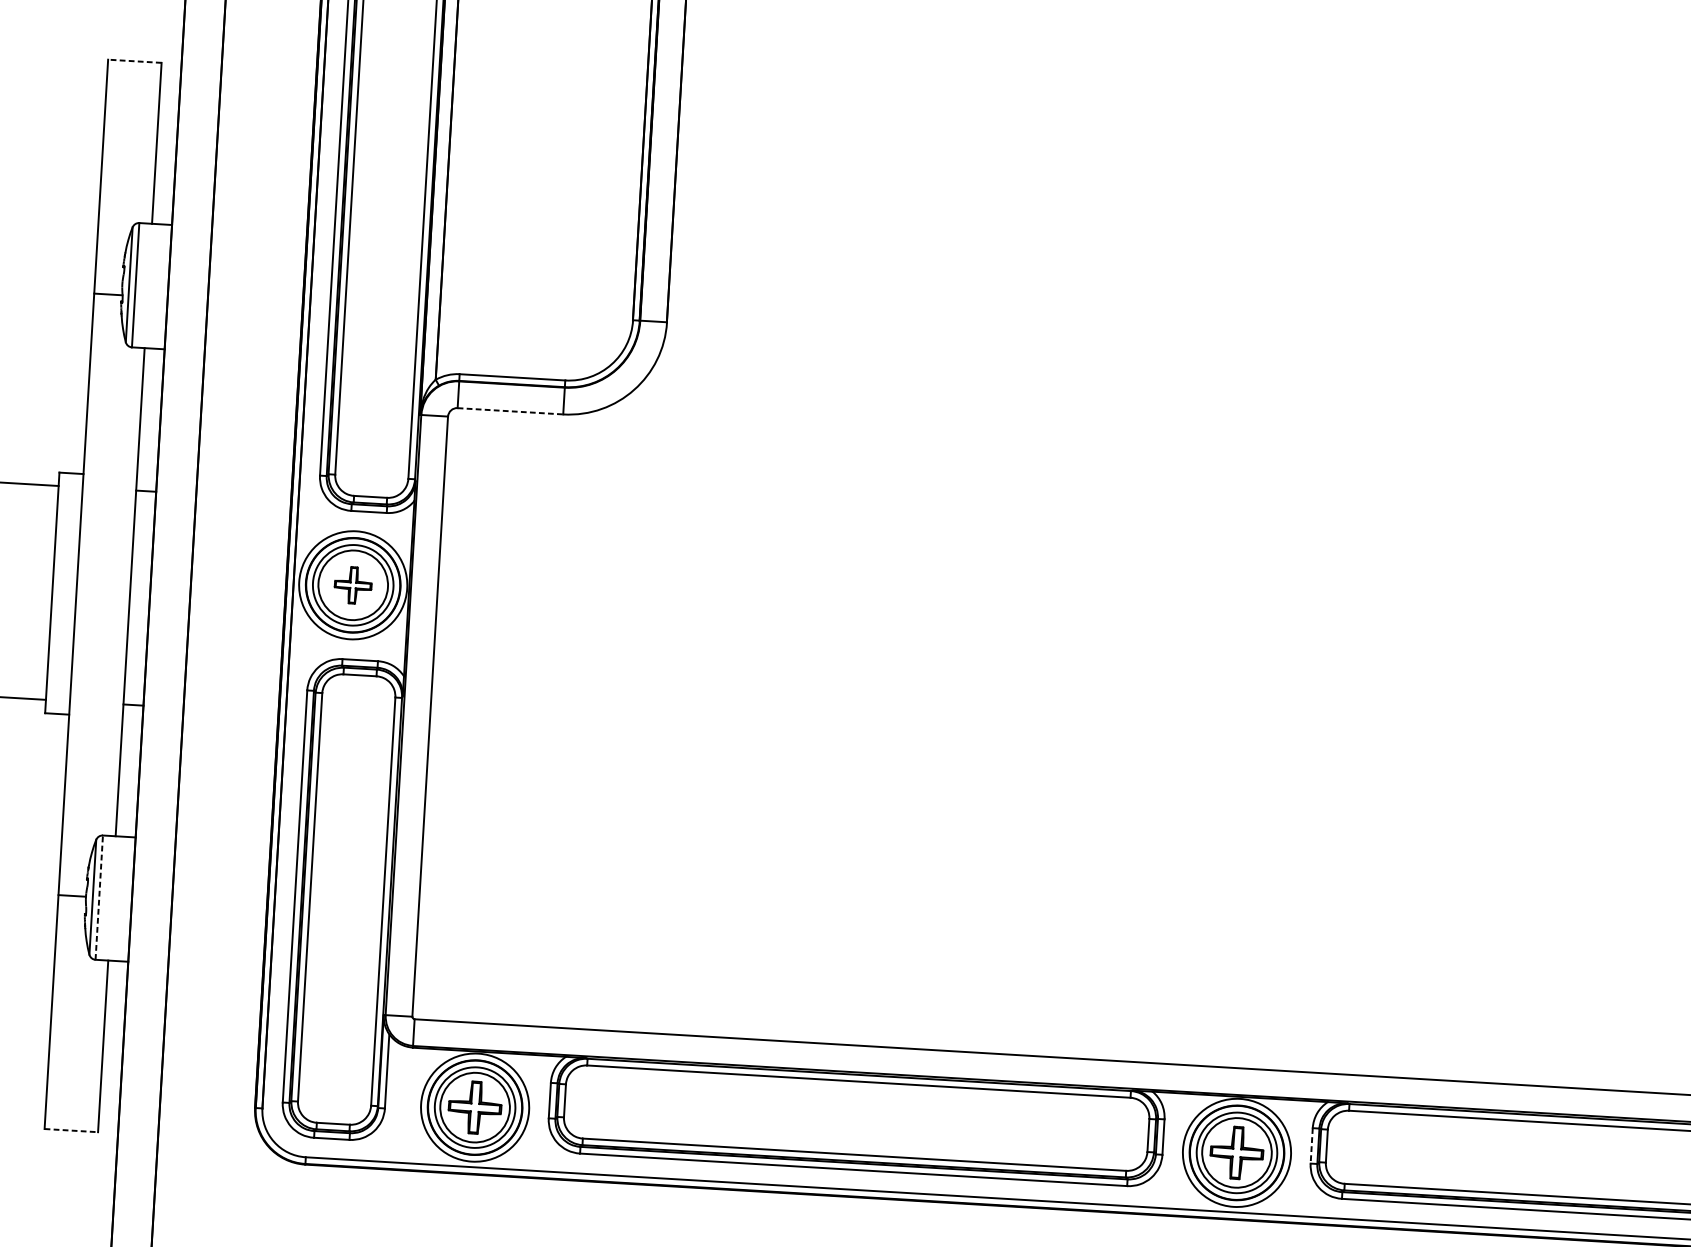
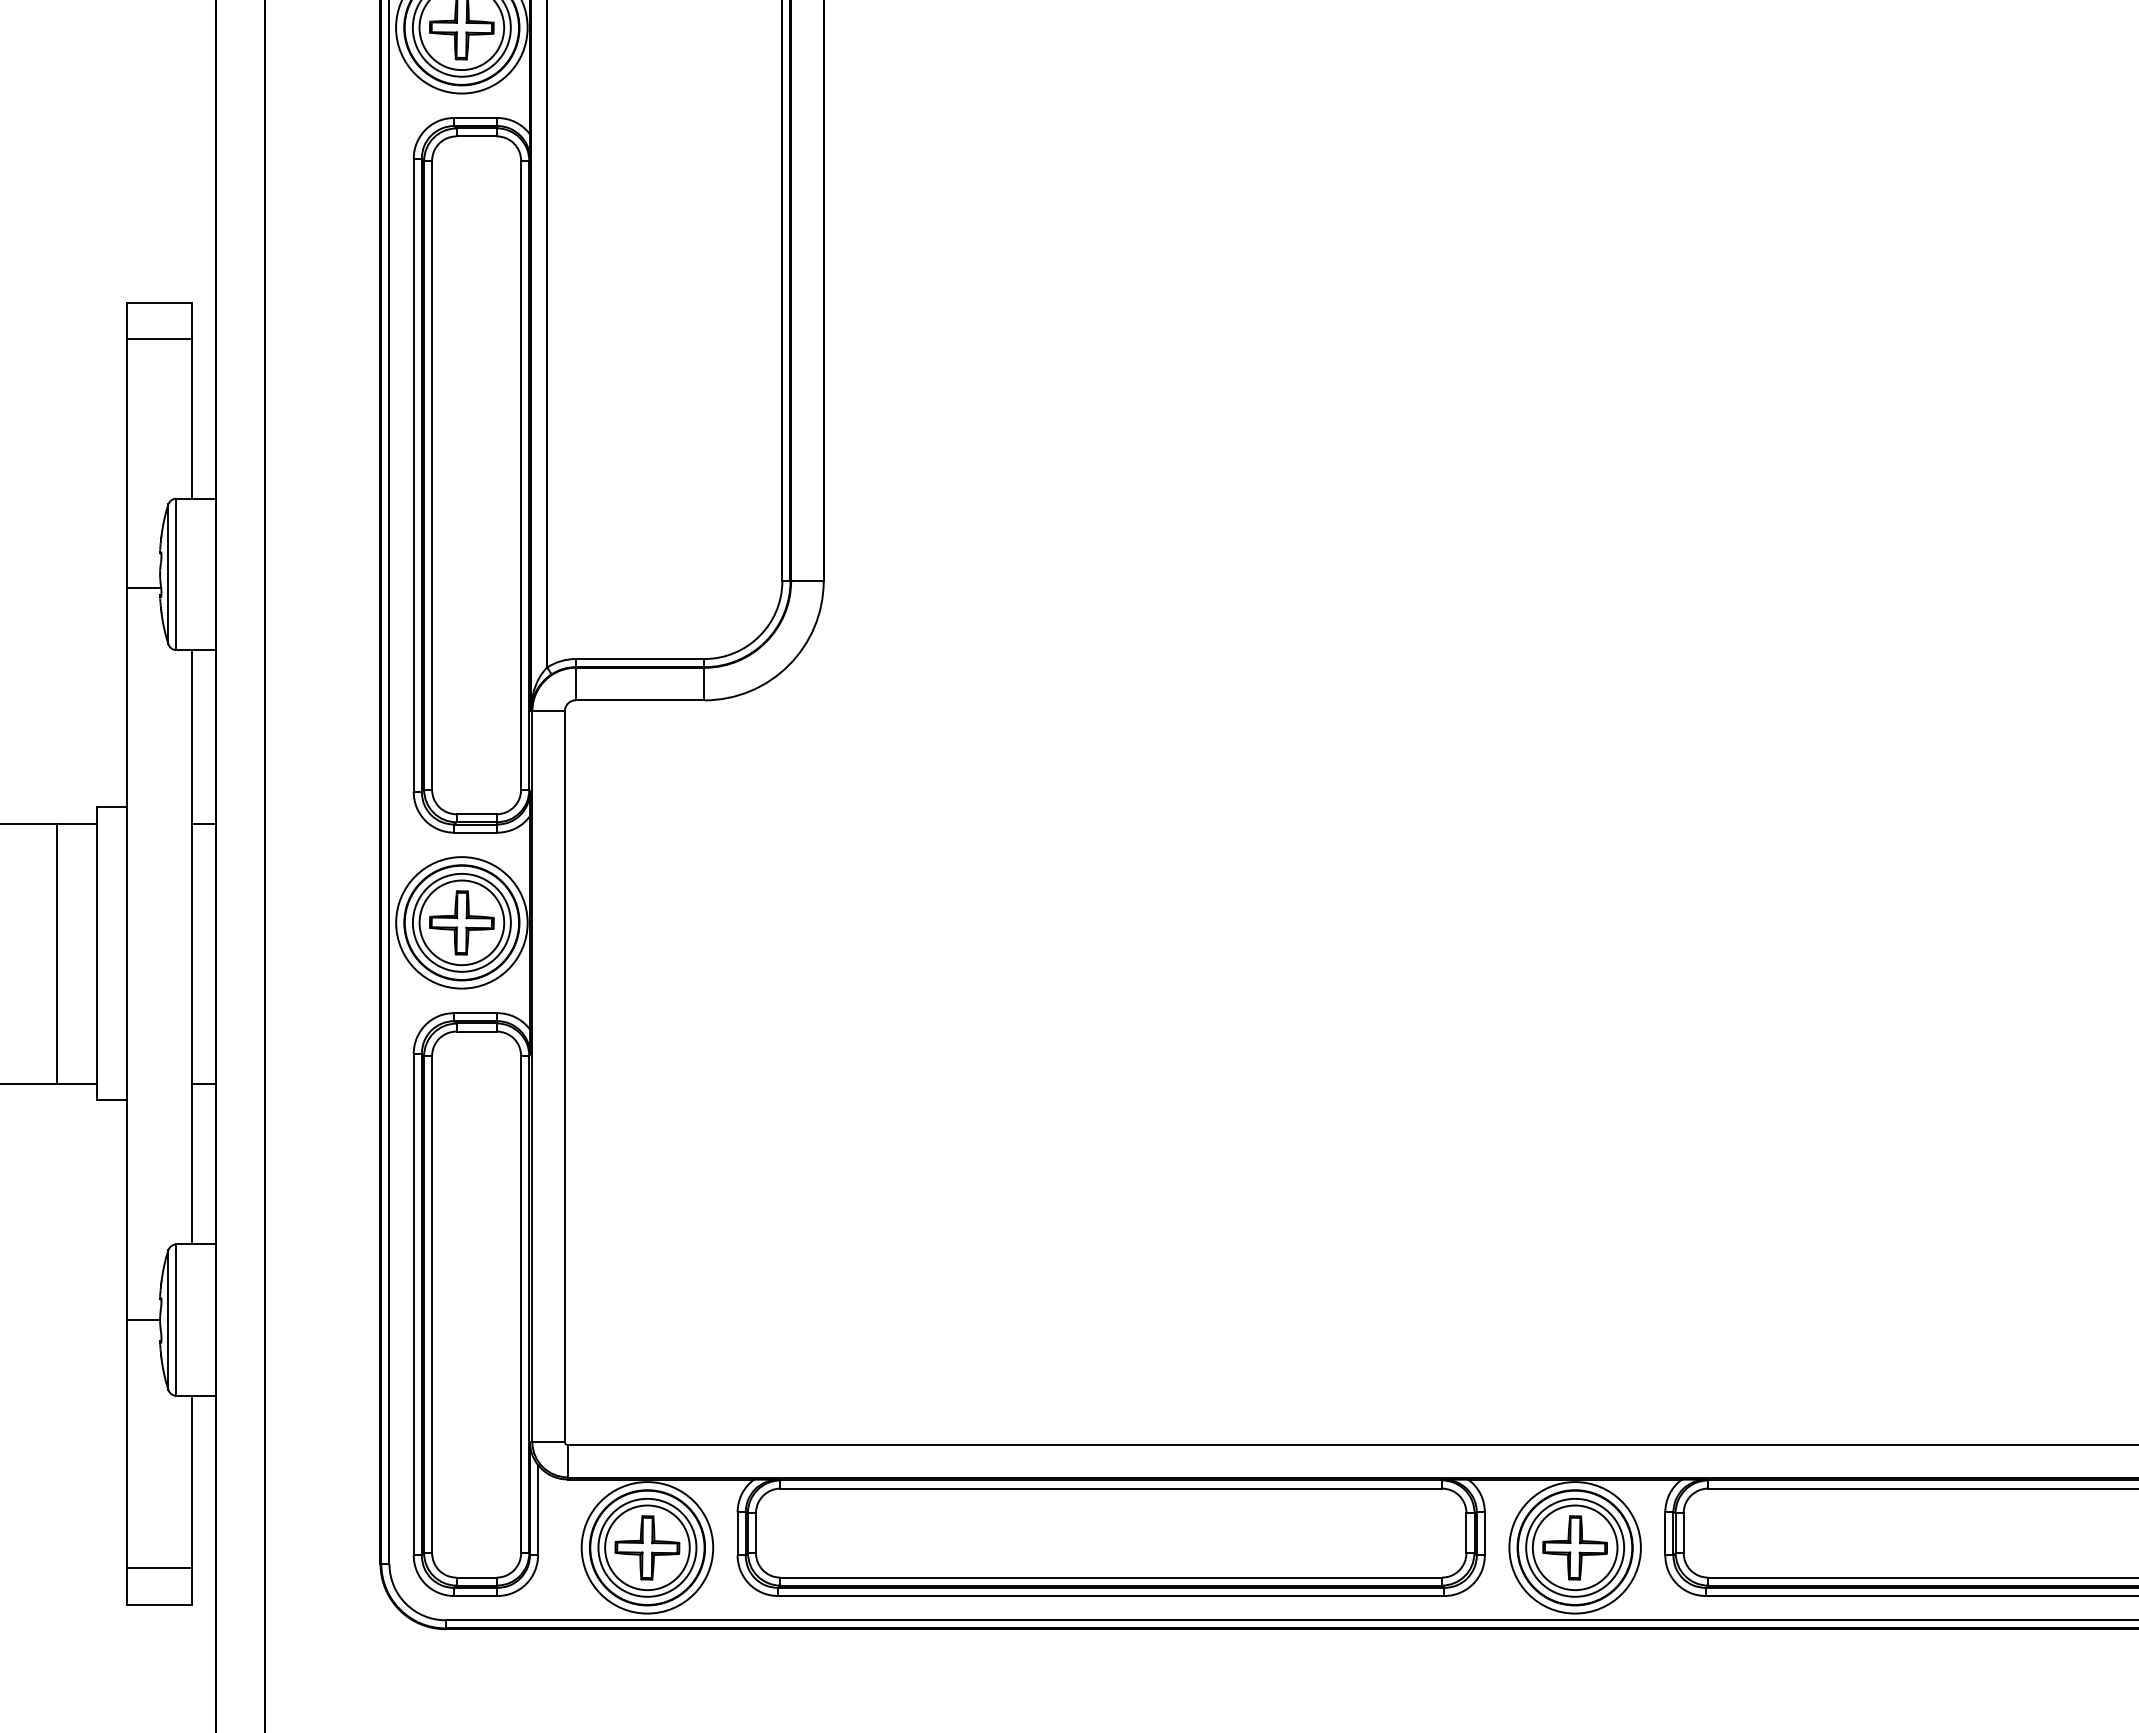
line: (135, 61) -> (159, 302), dashed -> solid
line: (132, 91) -> (158, 339), added
line: (510, 411) -> (640, 700), dashed -> solid
part: (352, 585) -> (461, 922), size x1.43
line: (18, 590) -> (56, 953), added
line: (99, 897) -> (176, 1320), dashed -> solid
line: (72, 1100) -> (158, 1568), added
line: (71, 1130) -> (159, 1604), dashed -> solid
line: (1311, 1145) -> (1665, 1533), dashed -> solid

